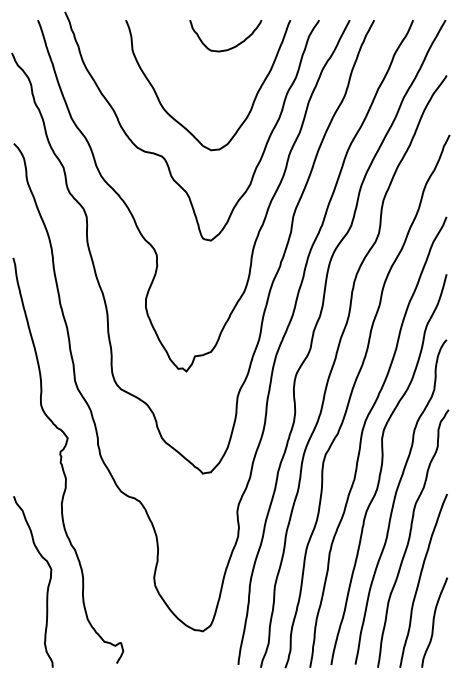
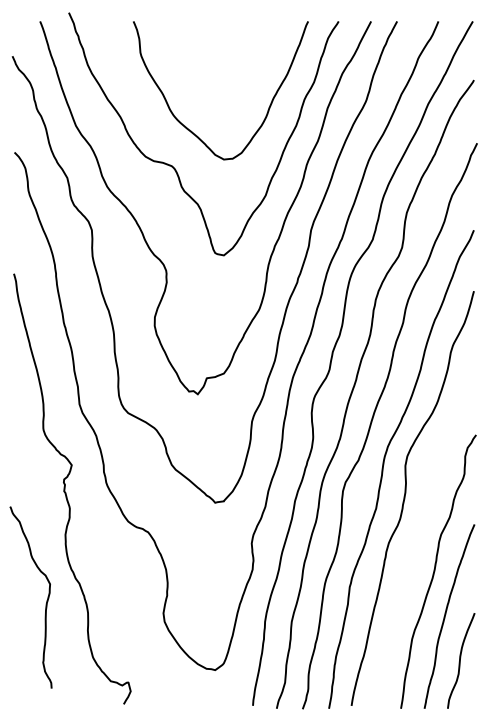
curve: (230, 47) -> (244, 50), removed
curve: (395, 500) -> (419, 531), removed
curve: (47, 585) -> (46, 601), moved

